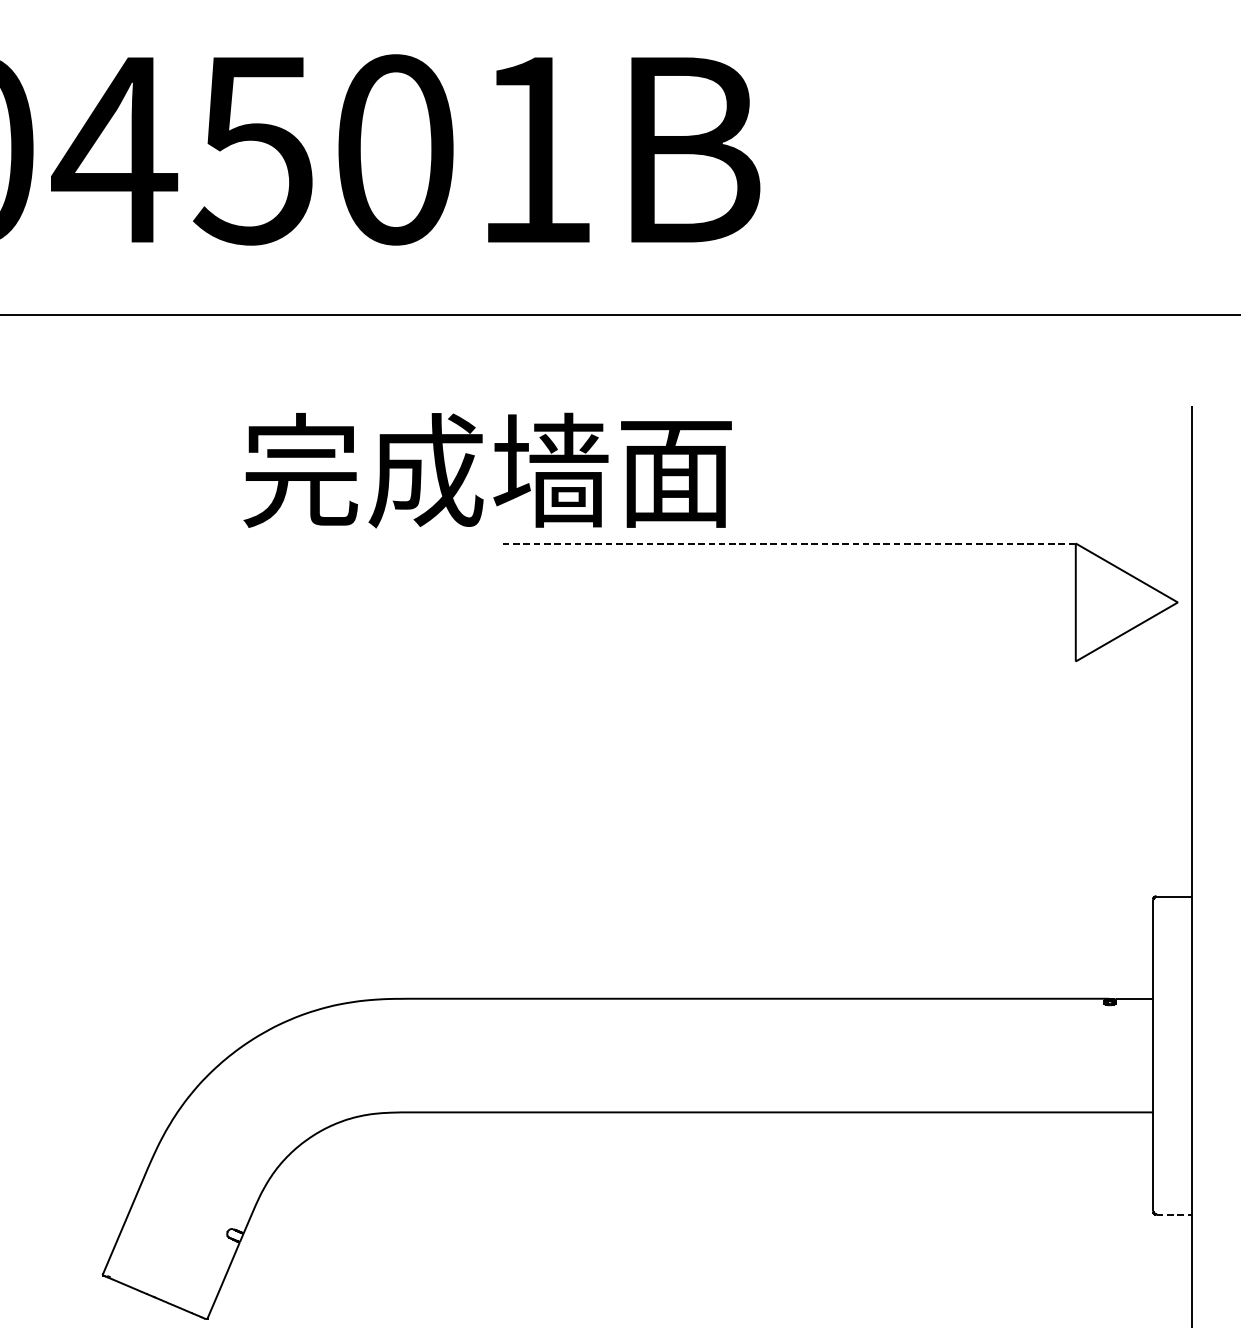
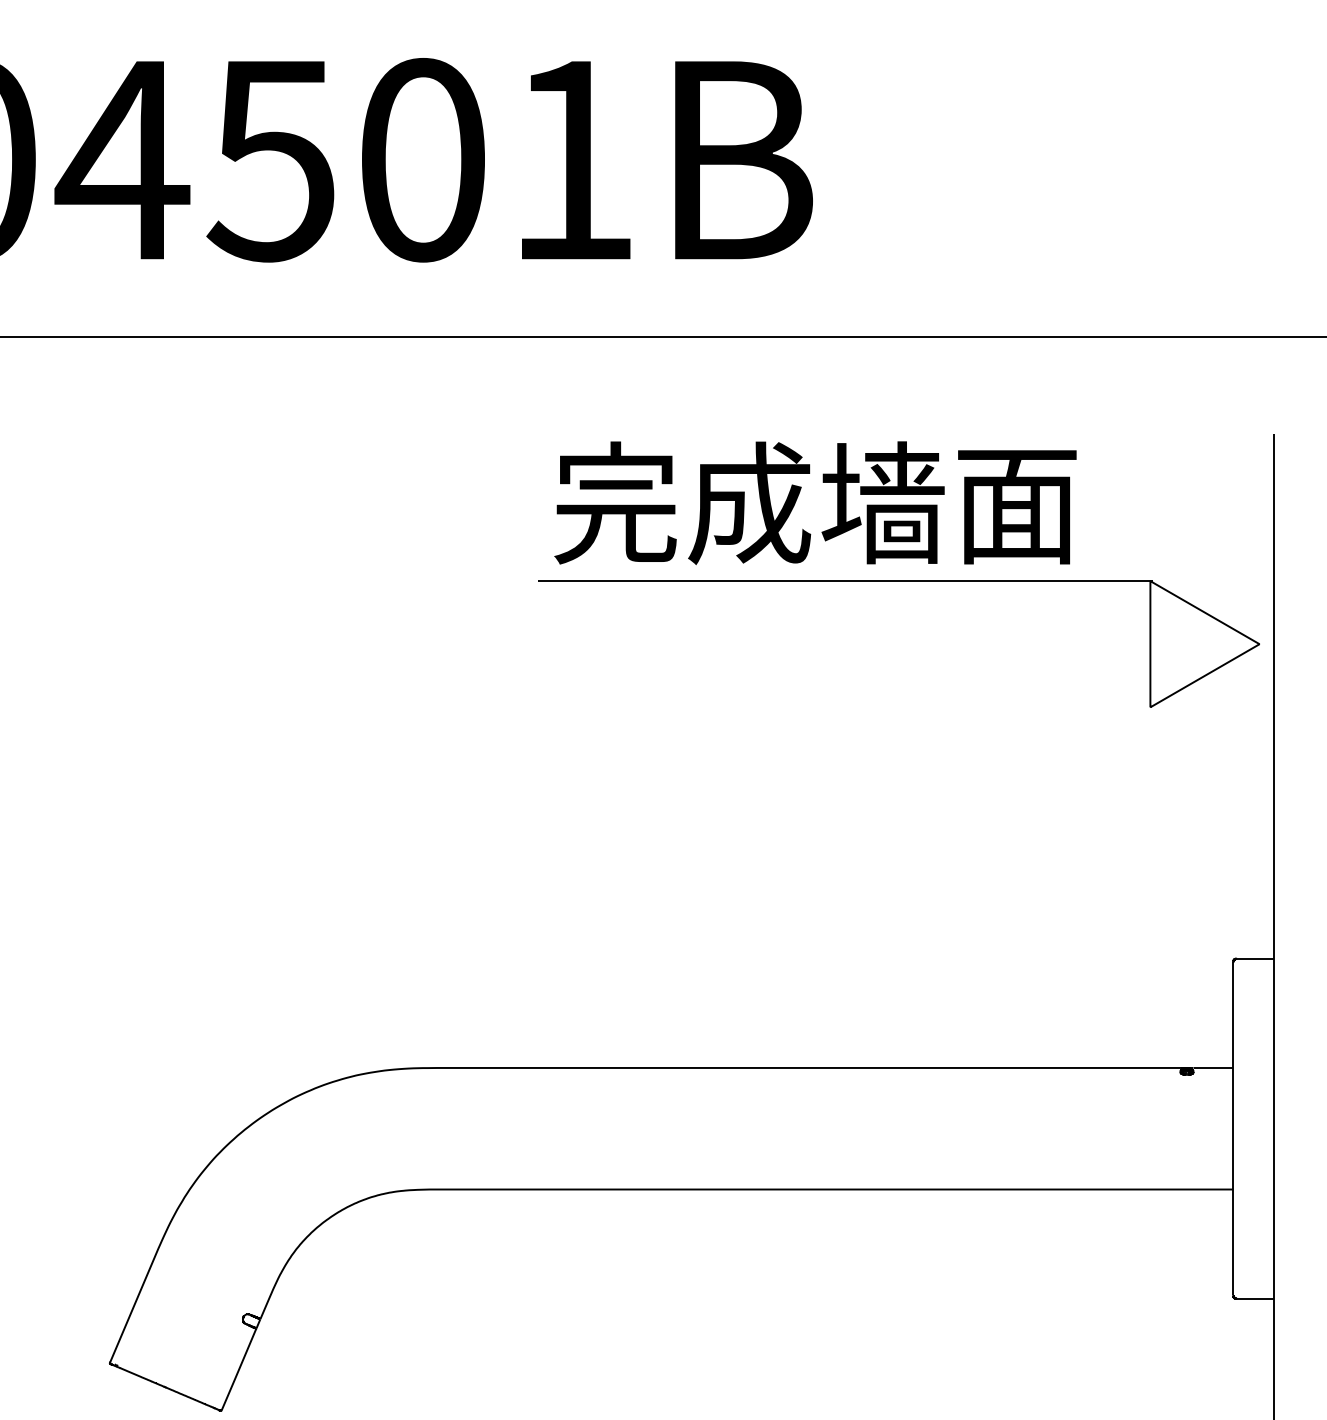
text: (487, 469) -> (815, 502), moved
line: (790, 543) -> (845, 581), dashed -> solid
line: (1174, 1214) -> (1255, 1298), dashed -> solid

